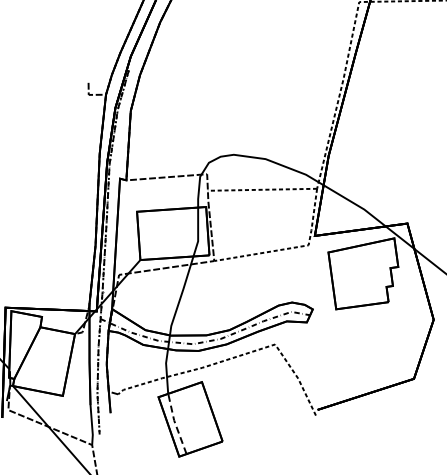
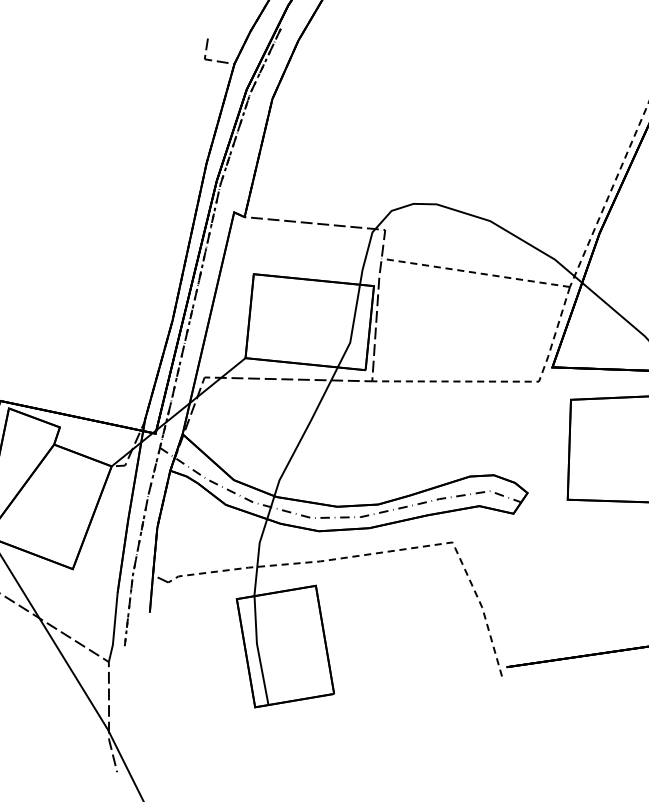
line: (175, 423) -> (258, 649), dashed -> solid

